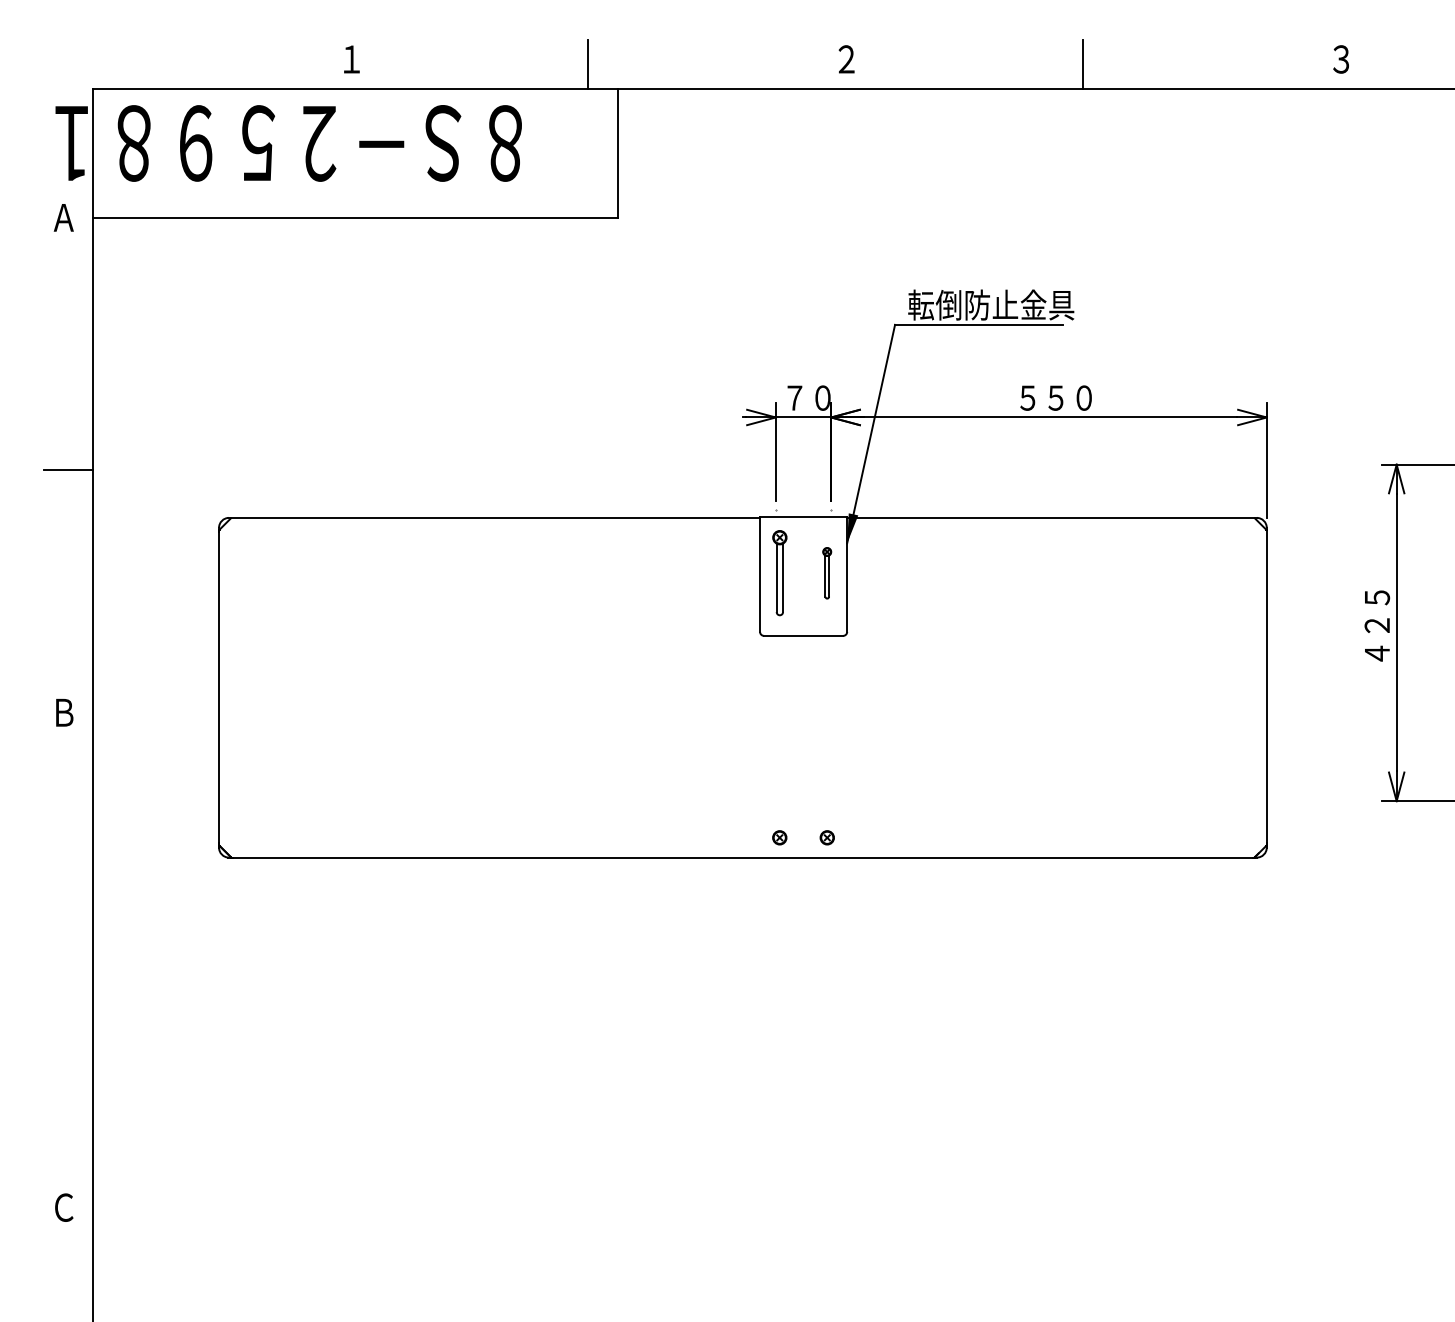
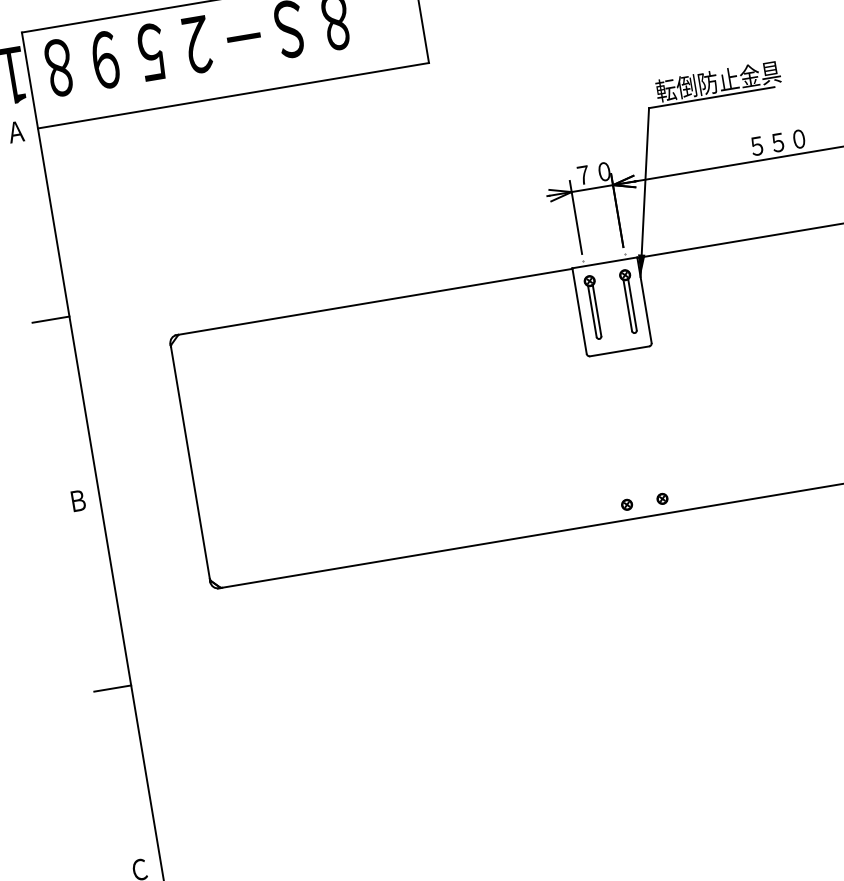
part: (826, 573) -> (628, 302), size x1.67
line: (68, 965) -> (112, 688), added

